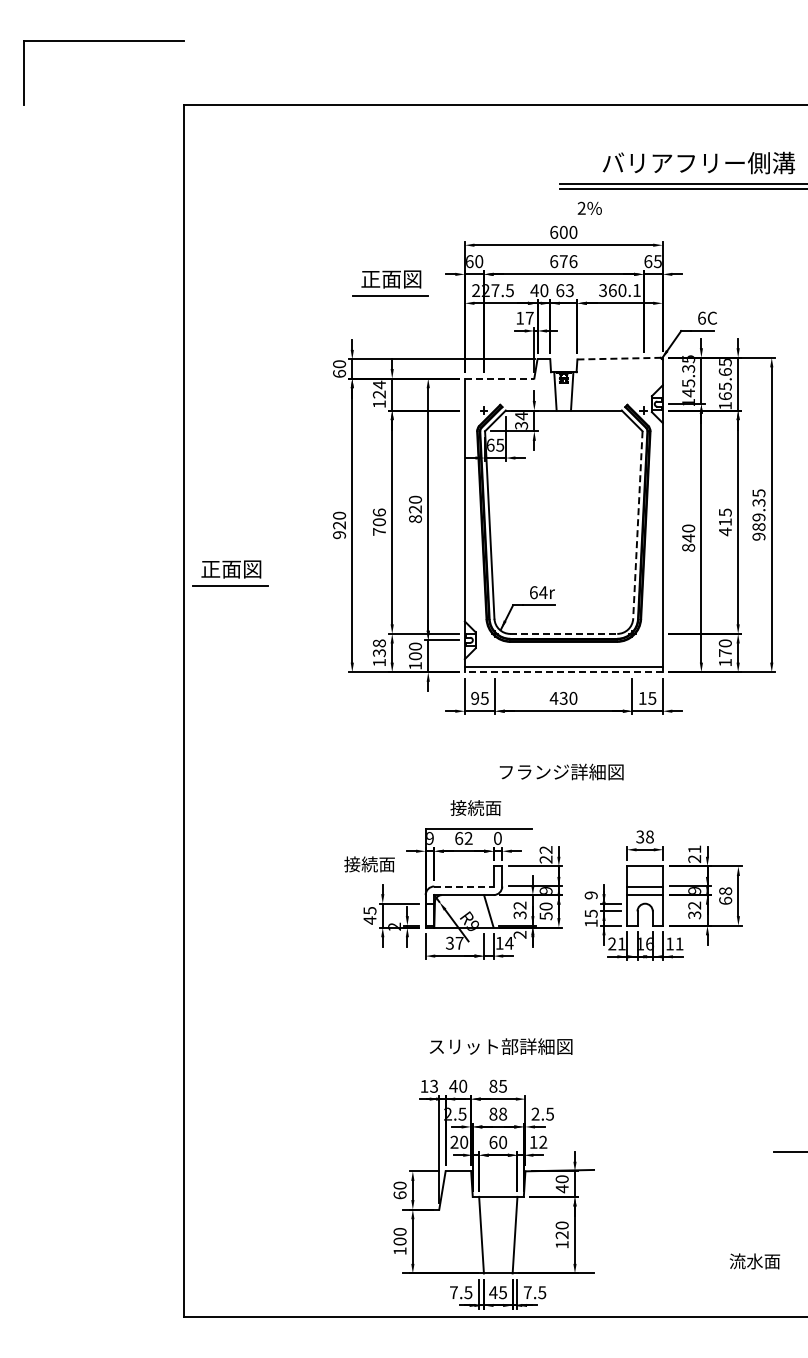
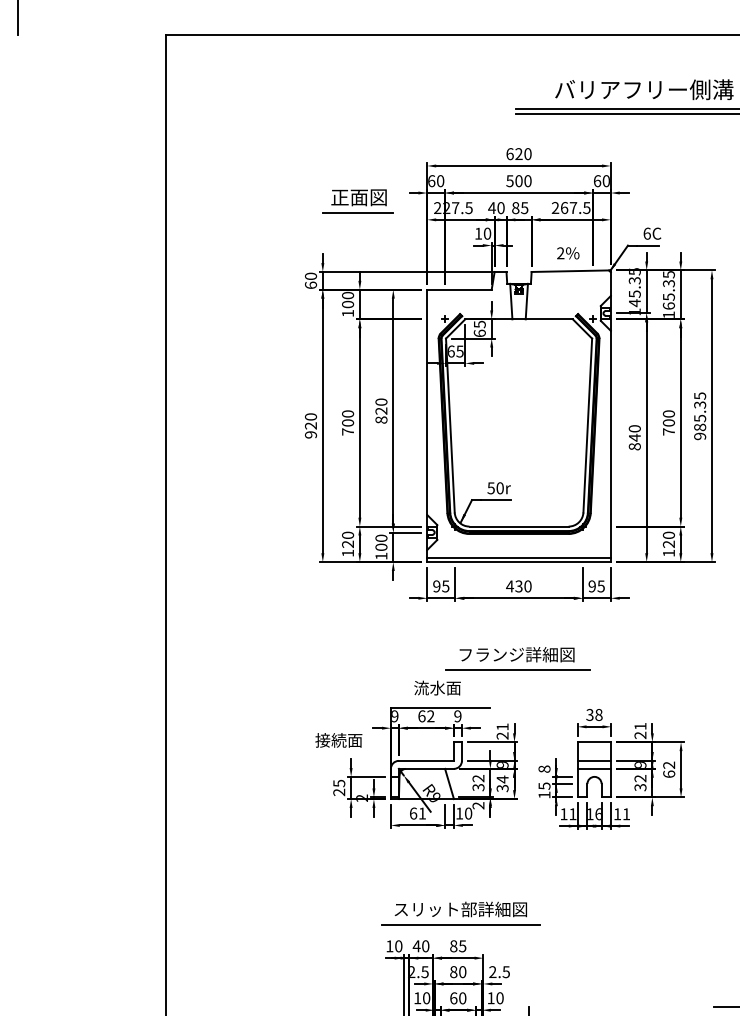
text: (589, 207) -> (567, 252), moved
text: (563, 232) -> (518, 154), 600 -> 620
text: (563, 261) -> (518, 181), 676 -> 500
text: (657, 261) -> (605, 181), 65 -> 60
text: (564, 290) -> (519, 207), 63 -> 85
text: (619, 290) -> (570, 207), 360.1 -> 267.5
text: (529, 317) -> (487, 233), 17 -> 10
line: (620, 358) -> (571, 271), dashed -> solid
text: (724, 372) -> (668, 284), 165.65 -> 165.35
line: (499, 378) -> (459, 289), dashed -> solid
text: (378, 389) -> (347, 299), 124 -> 100
text: (521, 420) -> (479, 328), 34 -> 65
text: (379, 512) -> (348, 413), 706 -> 700
text: (758, 517) -> (699, 418), 989.35 -> 985.35
text: (724, 522) -> (668, 423), 415 -> 700
line: (637, 525) -> (587, 425), dashed -> solid
part: (230, 573) -> (209, 470), removed
text: (538, 592) -> (495, 488), 64r -> 50r
line: (564, 633) -> (519, 526), dashed -> solid
text: (379, 648) -> (348, 540), 138 -> 120
text: (724, 653) -> (668, 544), 170 -> 120
line: (563, 672) -> (518, 562), dashed -> solid
text: (642, 697) -> (592, 585), 15 -> 95
line: (562, 788) -> (517, 669), added
text: (467, 807) -> (429, 687), 接続面 -> 流水面
text: (497, 838) -> (457, 716), 0 -> 9
text: (545, 849) -> (502, 726), 22 -> 21
line: (463, 886) -> (426, 760), dashed -> solid
text: (725, 891) -> (669, 765), 68 -> 62
text: (590, 895) -> (543, 769), 9 -> 8
text: (545, 910) -> (502, 783), 50 -> 34
text: (369, 920) -> (338, 792), 45 -> 25
text: (454, 942) -> (417, 812), 37 -> 61
text: (509, 942) -> (468, 812), 14 -> 10
text: (612, 943) -> (564, 813), 21 -> 11
line: (501, 1063) -> (461, 925), added
text: (434, 1086) -> (399, 946), 13 -> 10
text: (503, 1114) -> (463, 972), 88 -> 80
text: (454, 1141) -> (417, 997), 20 -> 10
text: (543, 1142) -> (500, 998), 12 -> 10

